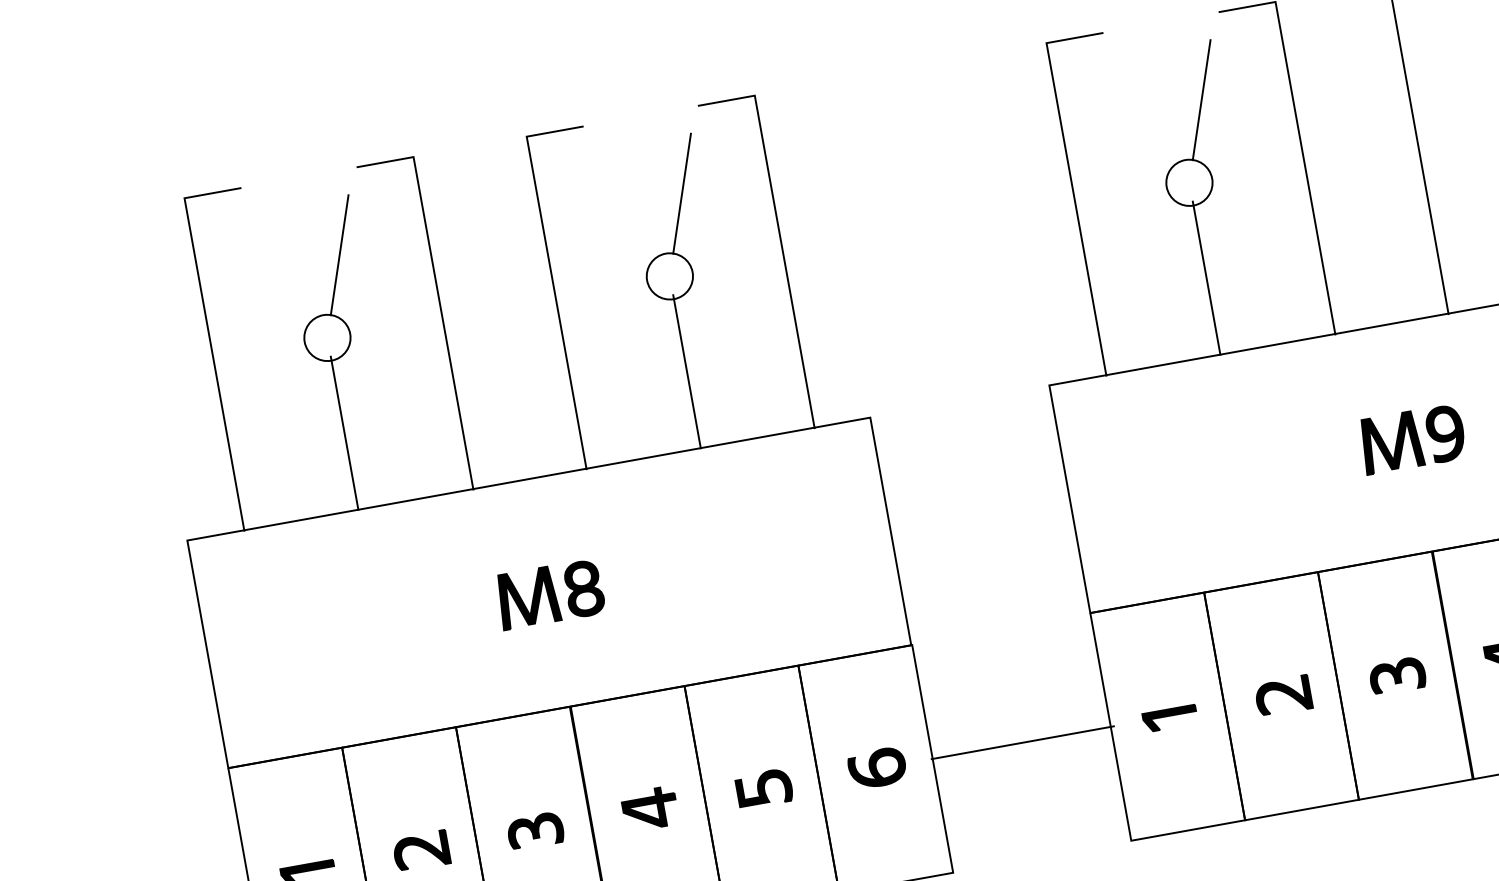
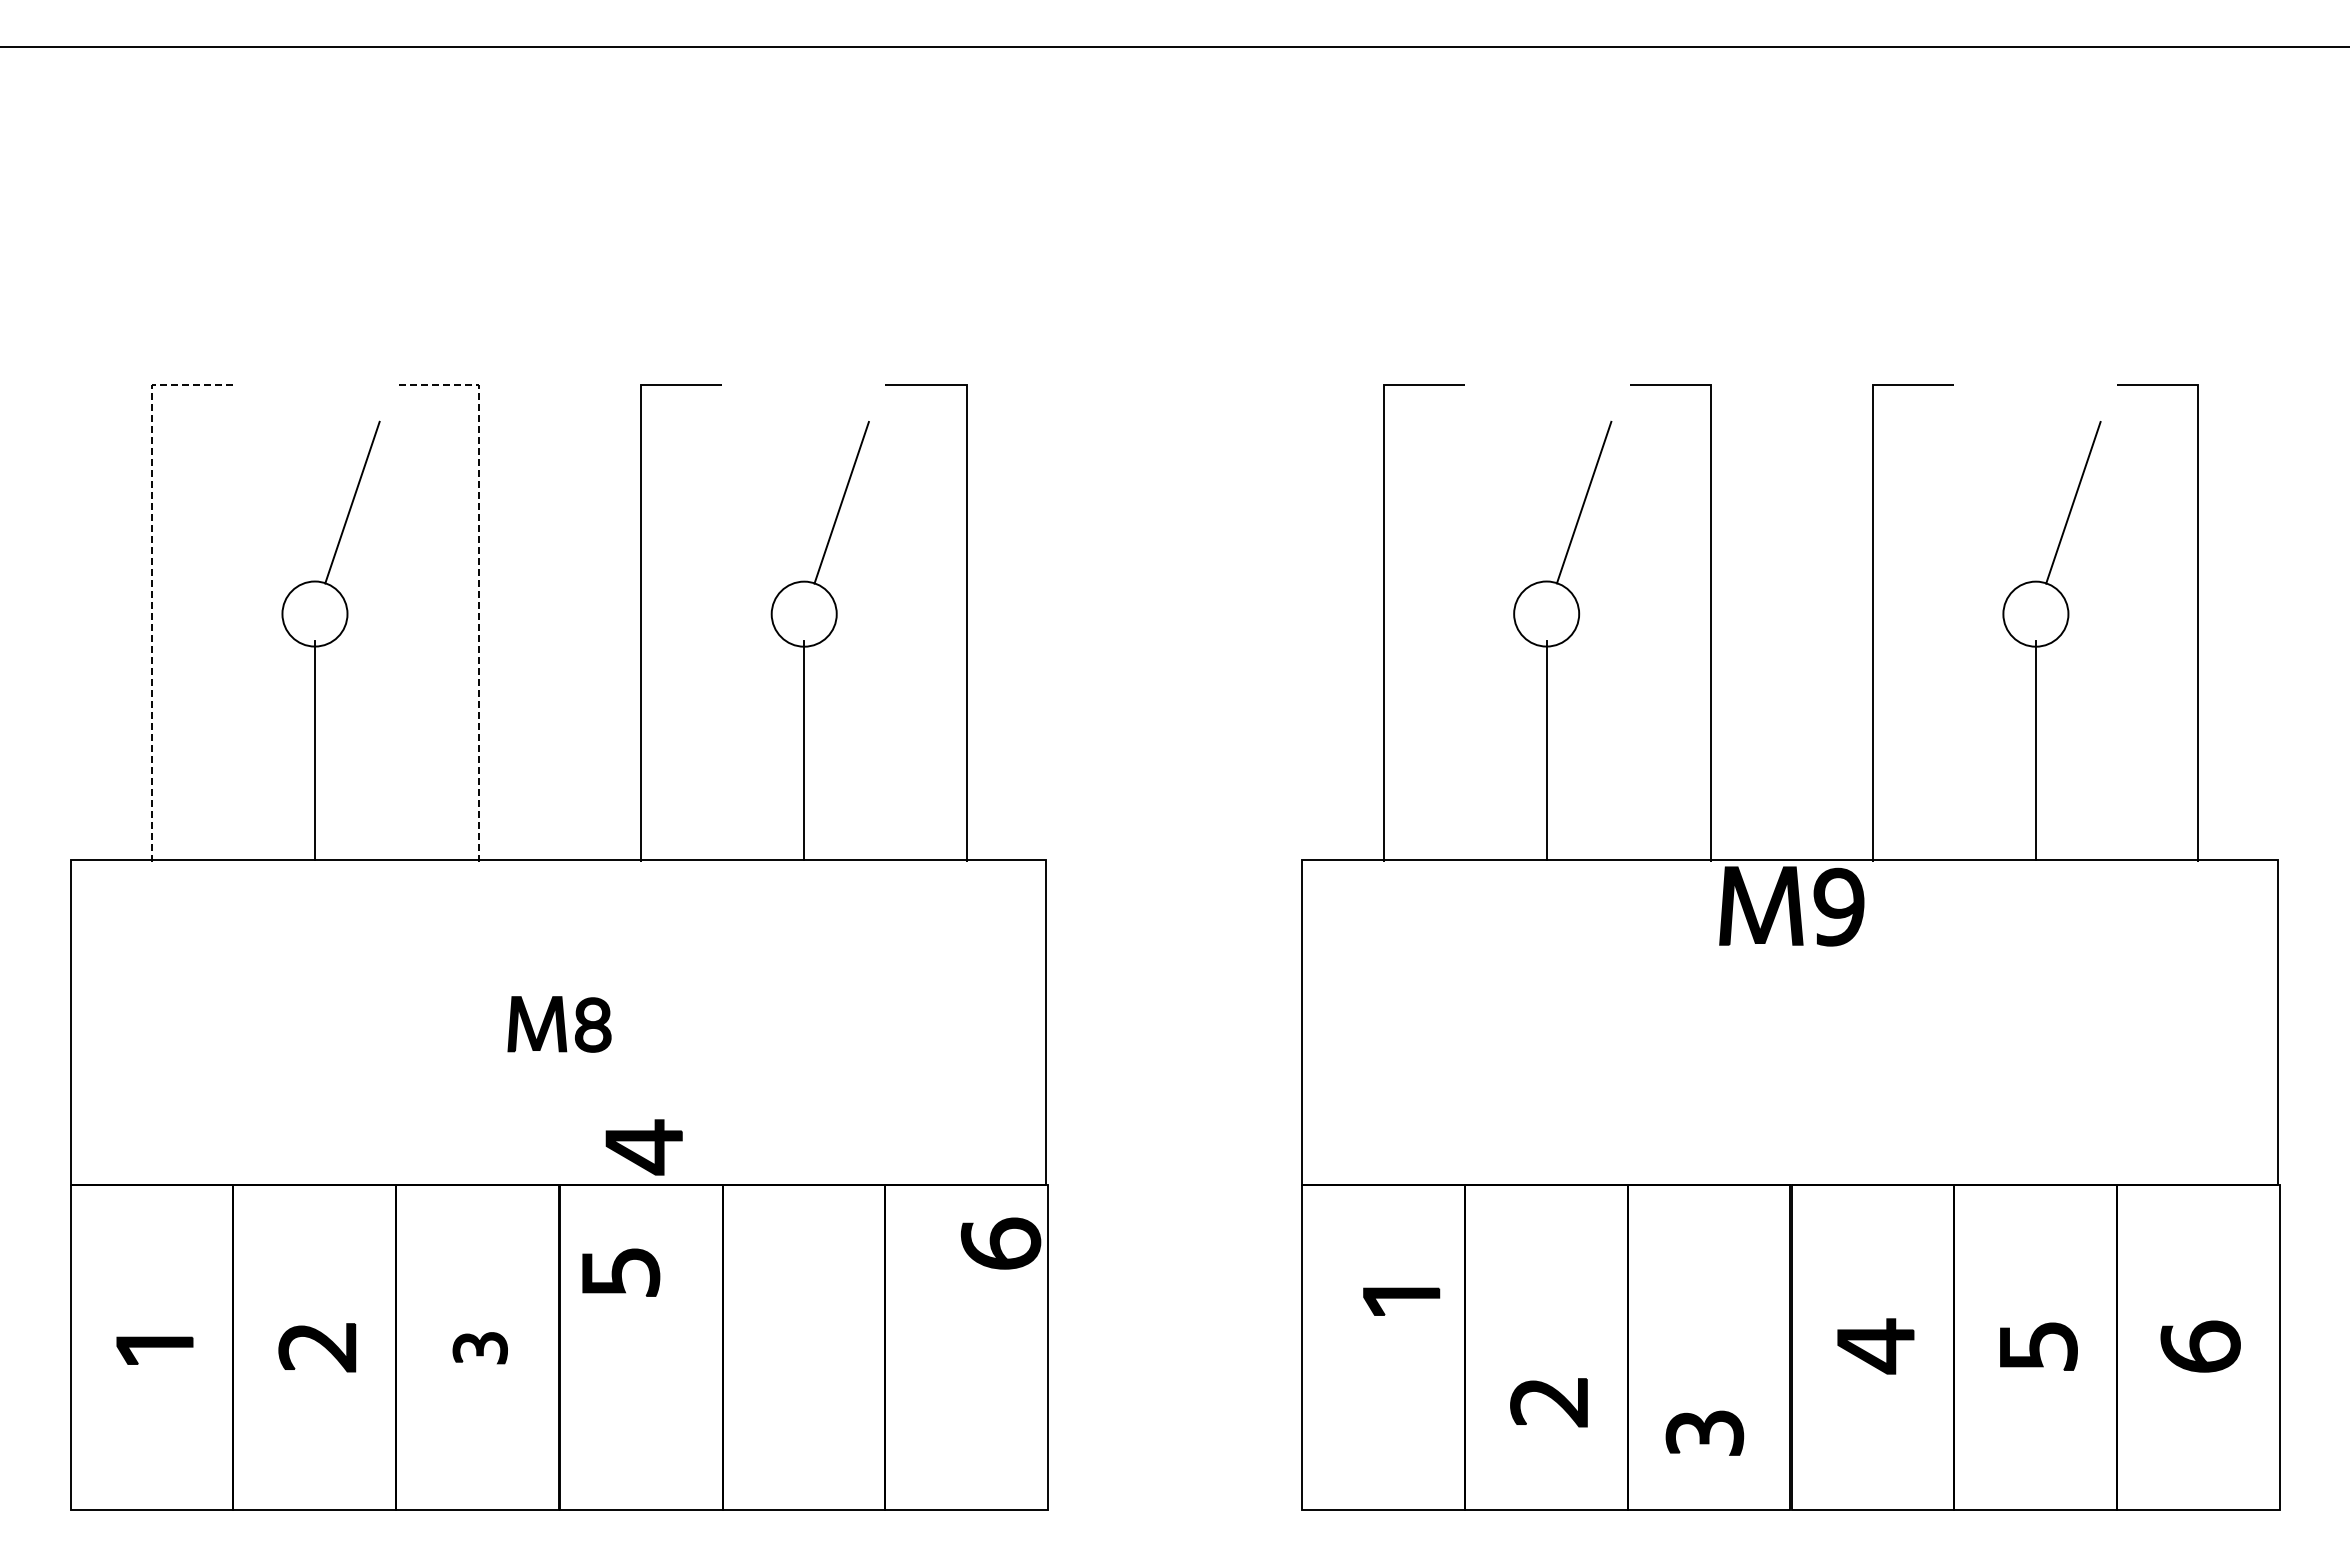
line: (438, 294) -> (479, 581), solid -> dashed
line: (208, 335) -> (151, 581), solid -> dashed
part: (1412, 439) -> (1791, 906), moved
part: (550, 594) -> (559, 1024), size x0.7
part: (1397, 675) -> (1704, 1432), moved
part: (1283, 695) -> (1548, 1402), moved
part: (1170, 718) -> (1401, 1301), moved
line: (1022, 742) -> (1176, 1347), removed
part: (877, 768) -> (1000, 1243), moved
part: (764, 788) -> (621, 1272), moved
part: (649, 809) -> (643, 1147), moved
part: (535, 830) -> (480, 1347), size x0.7

